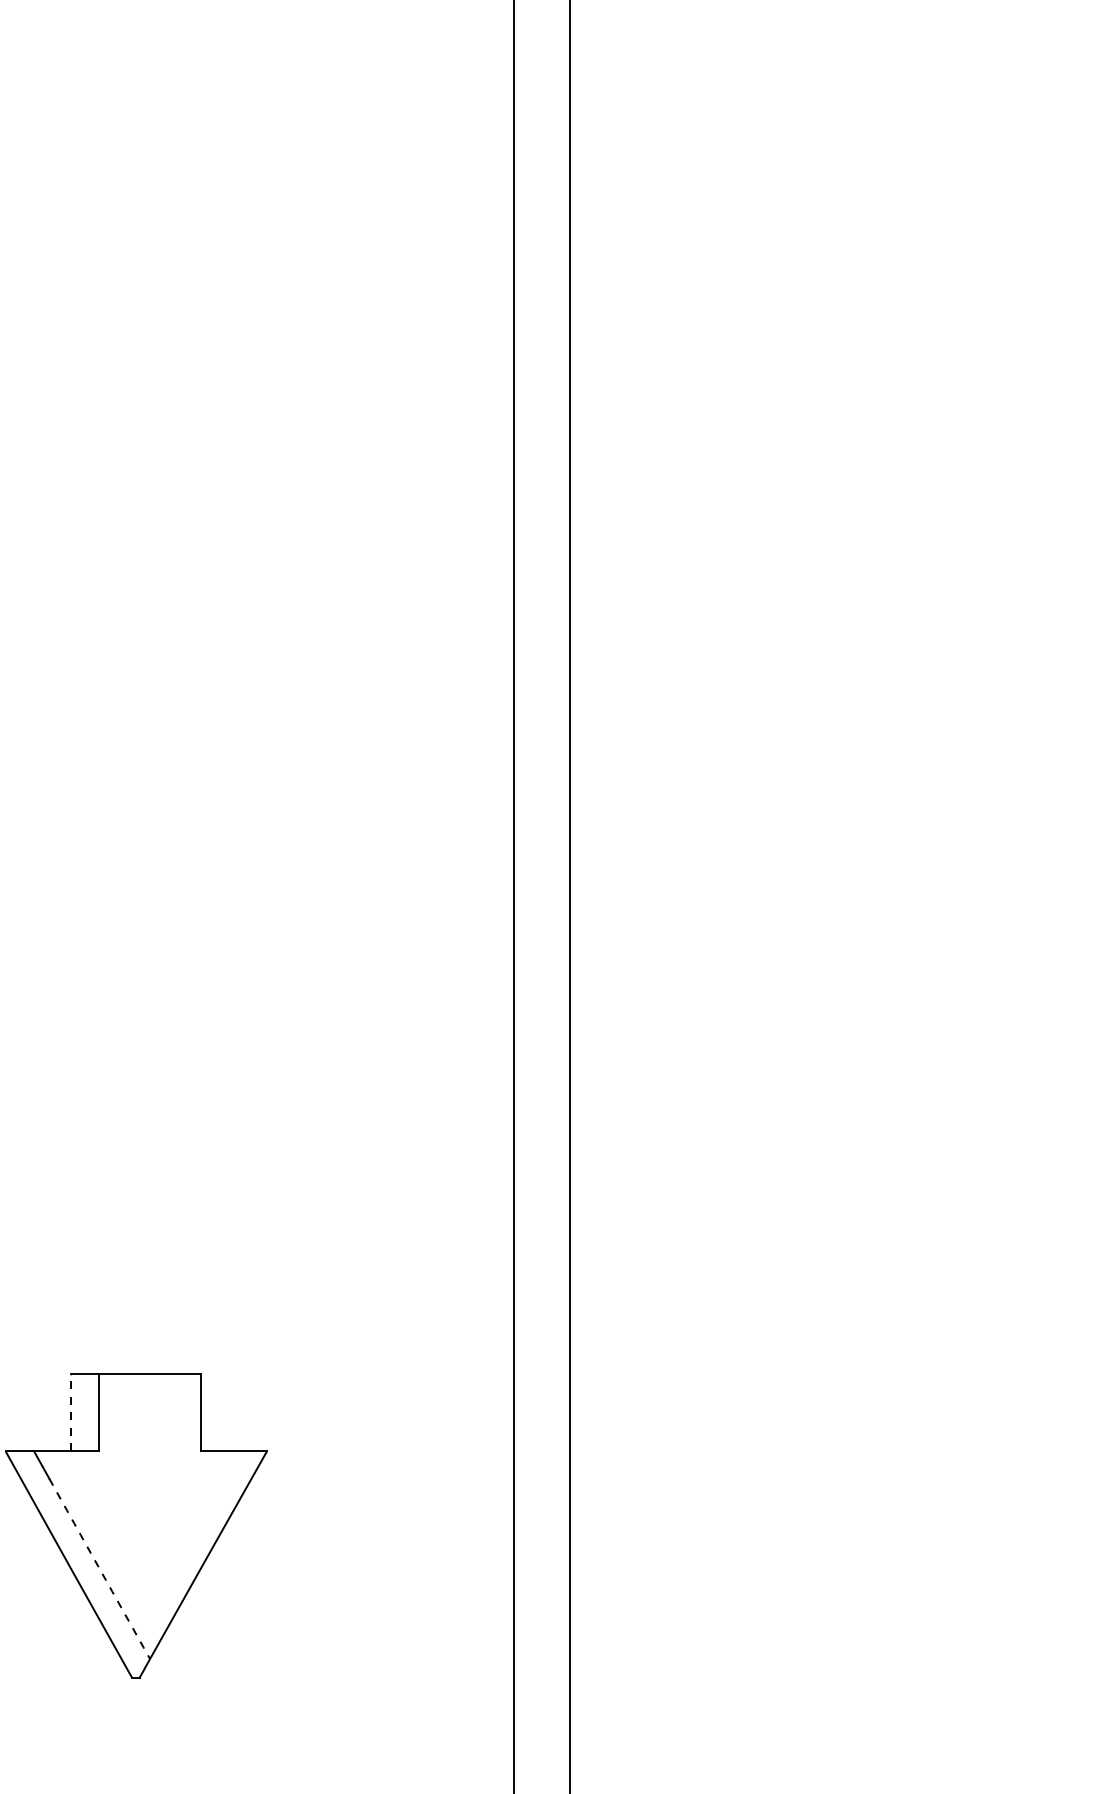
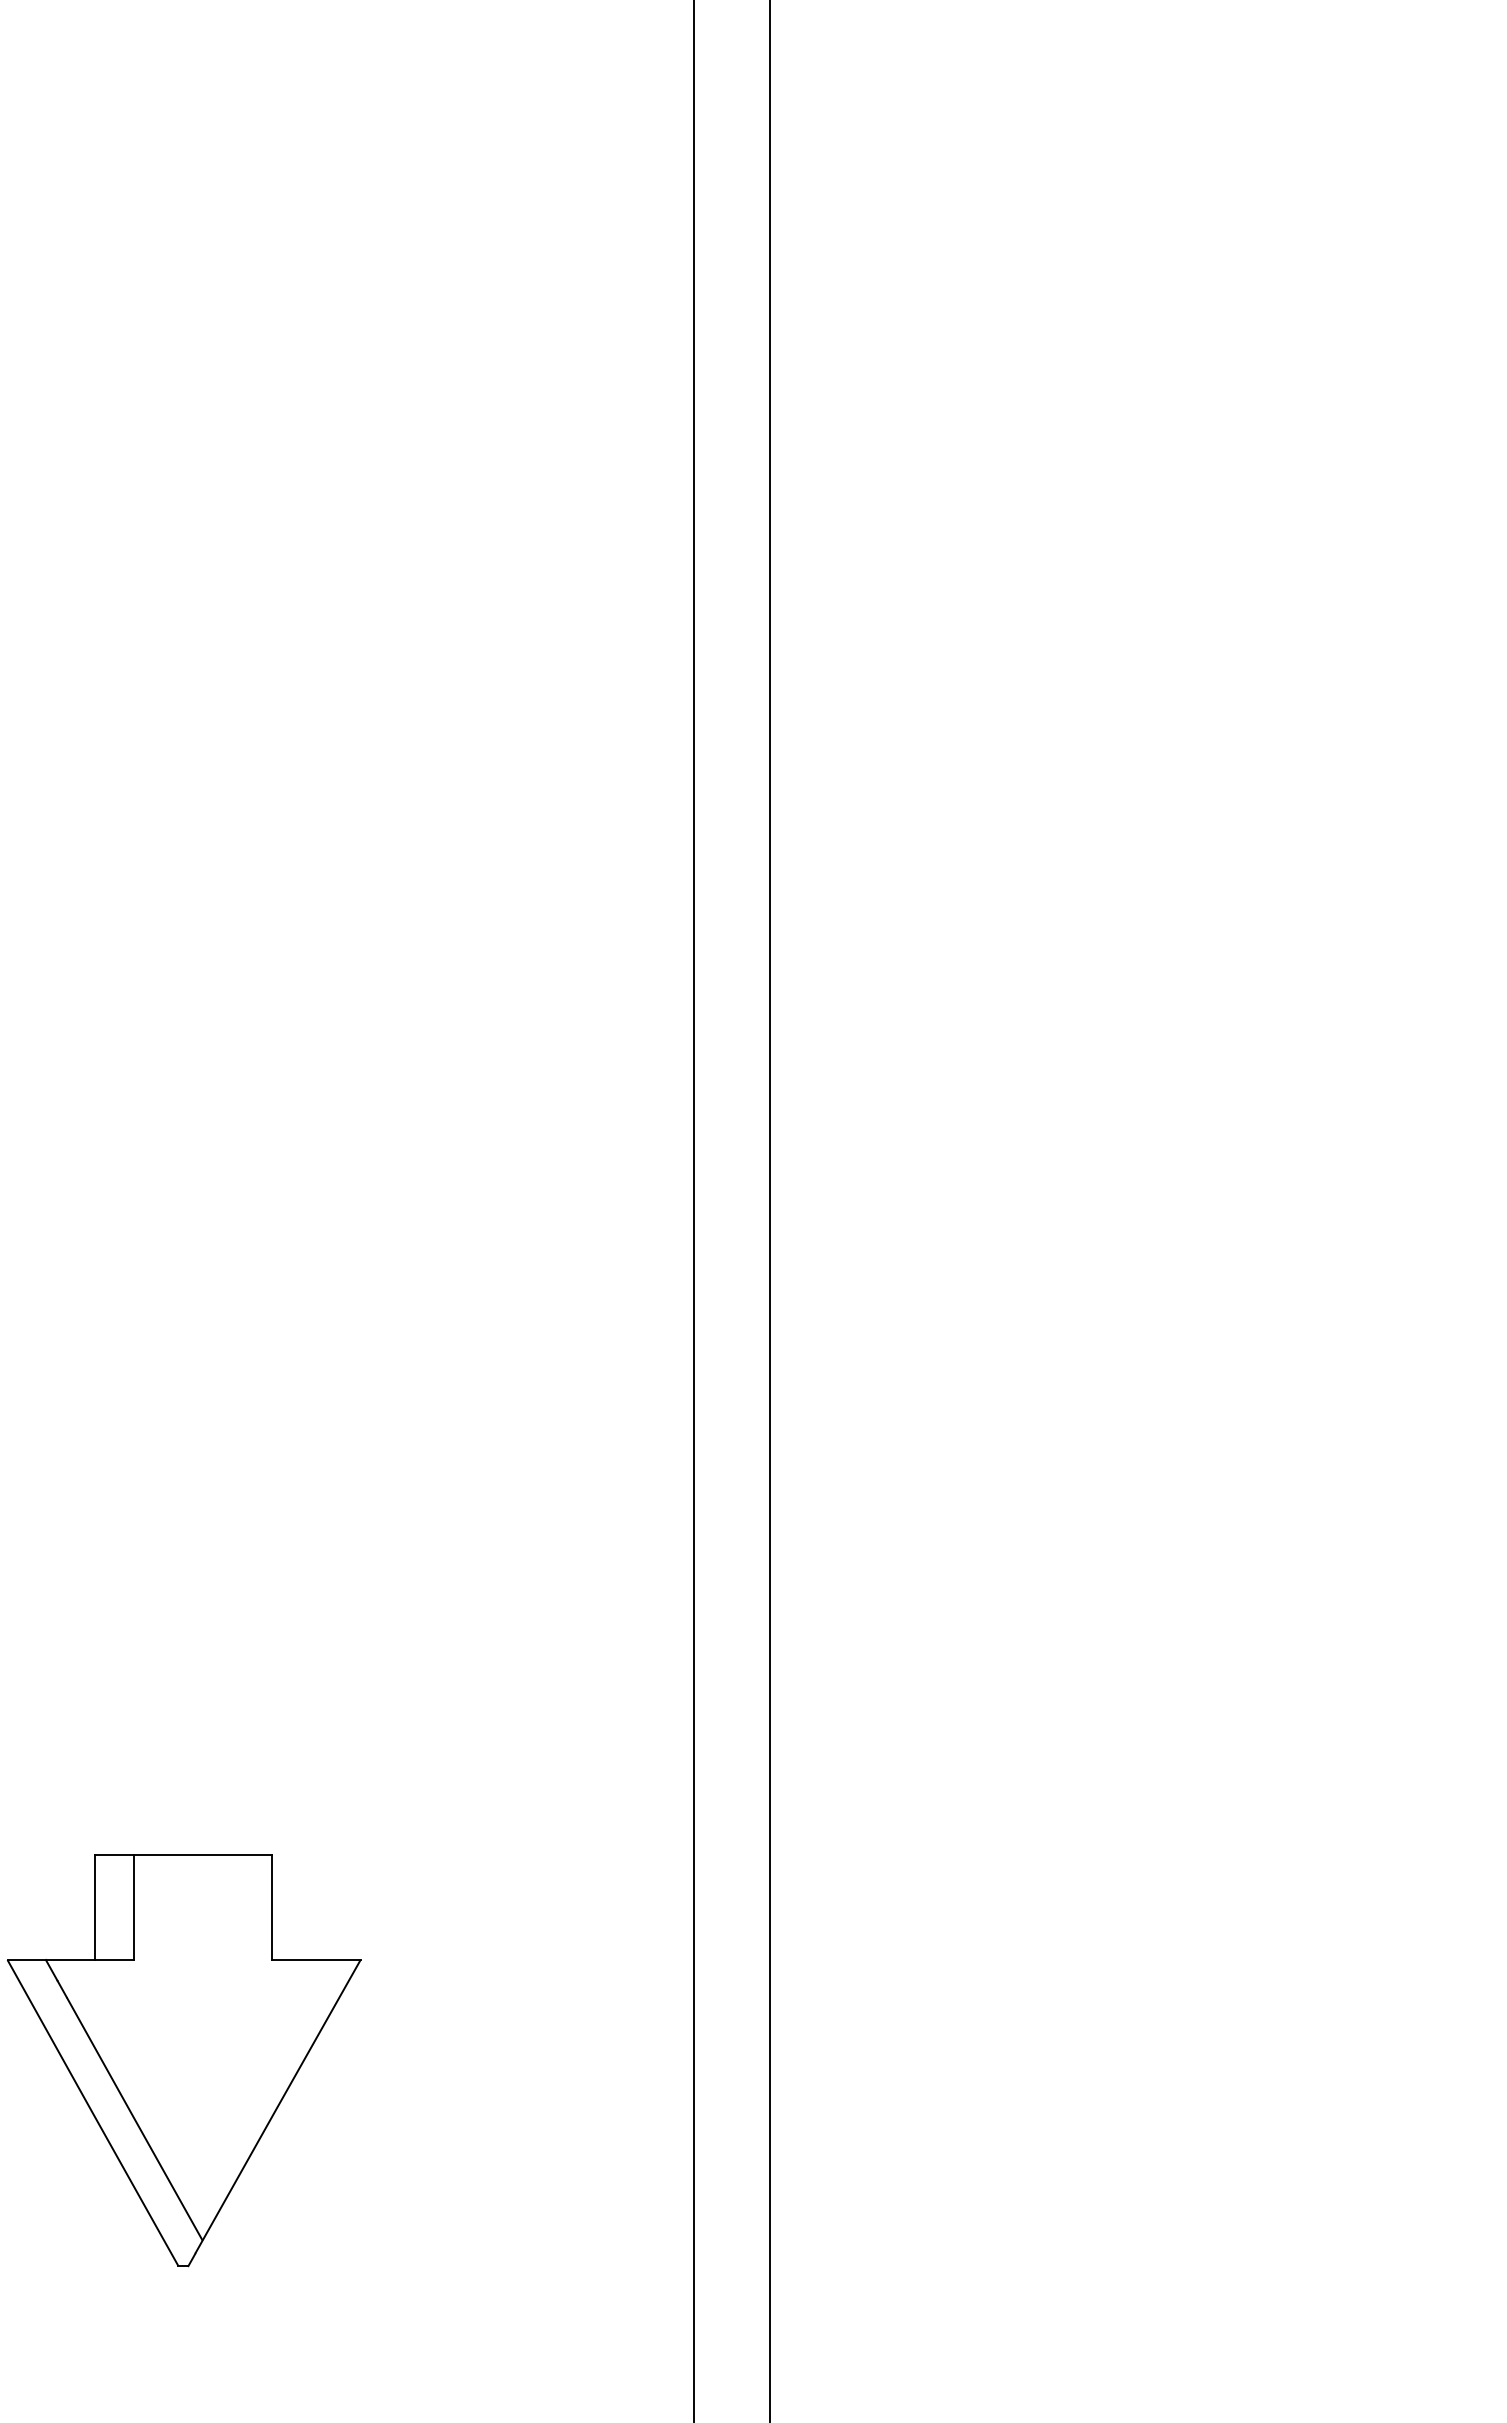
line: (70, 1412) -> (95, 1907), dashed -> solid
arc: (99, 1568) -> (134, 2118), dashed -> solid

